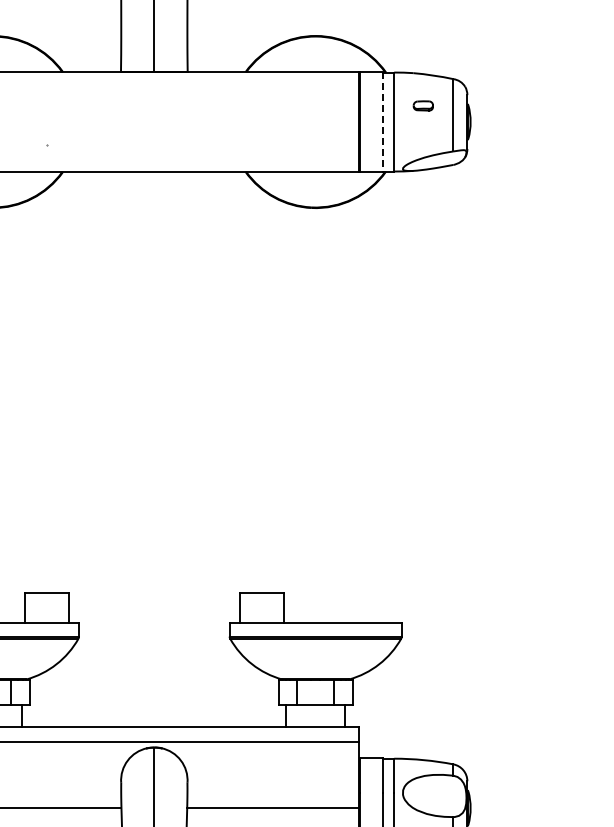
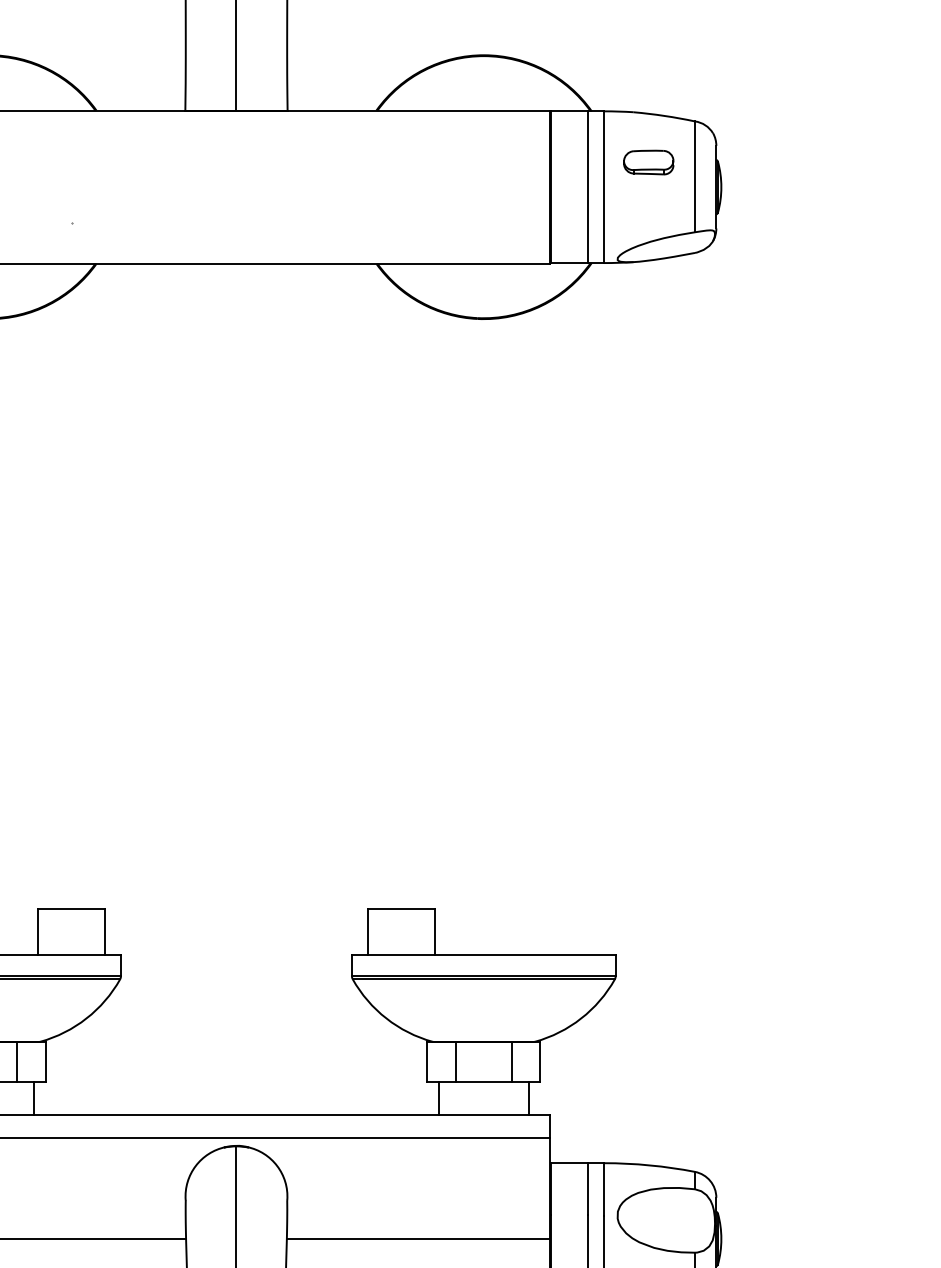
part: (423, 105) -> (649, 161), size x1.67
line: (383, 122) -> (587, 187), dashed -> solid

